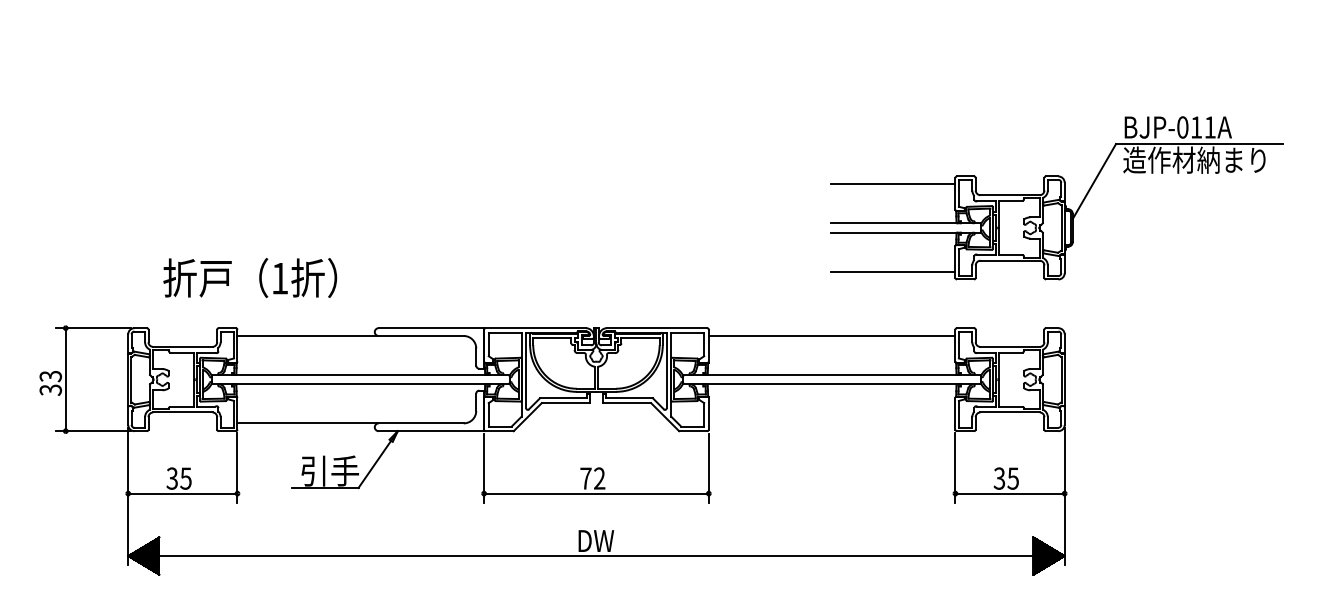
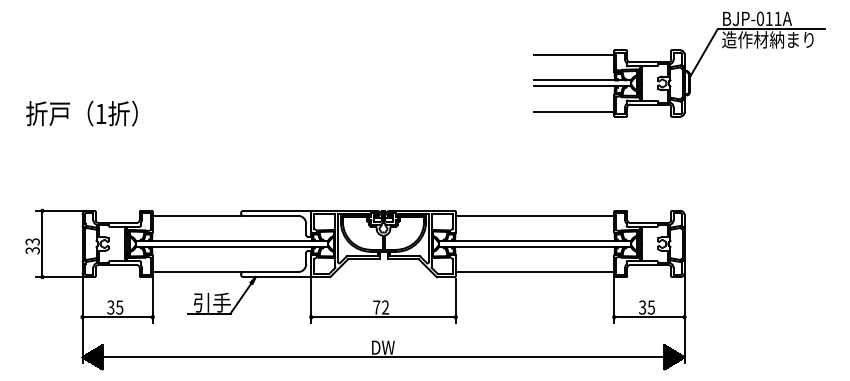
part: (1056, 198) -> (679, 64), moved
text: (249, 277) -> (81, 113), moved
line: (831, 424) -> (534, 272), added

